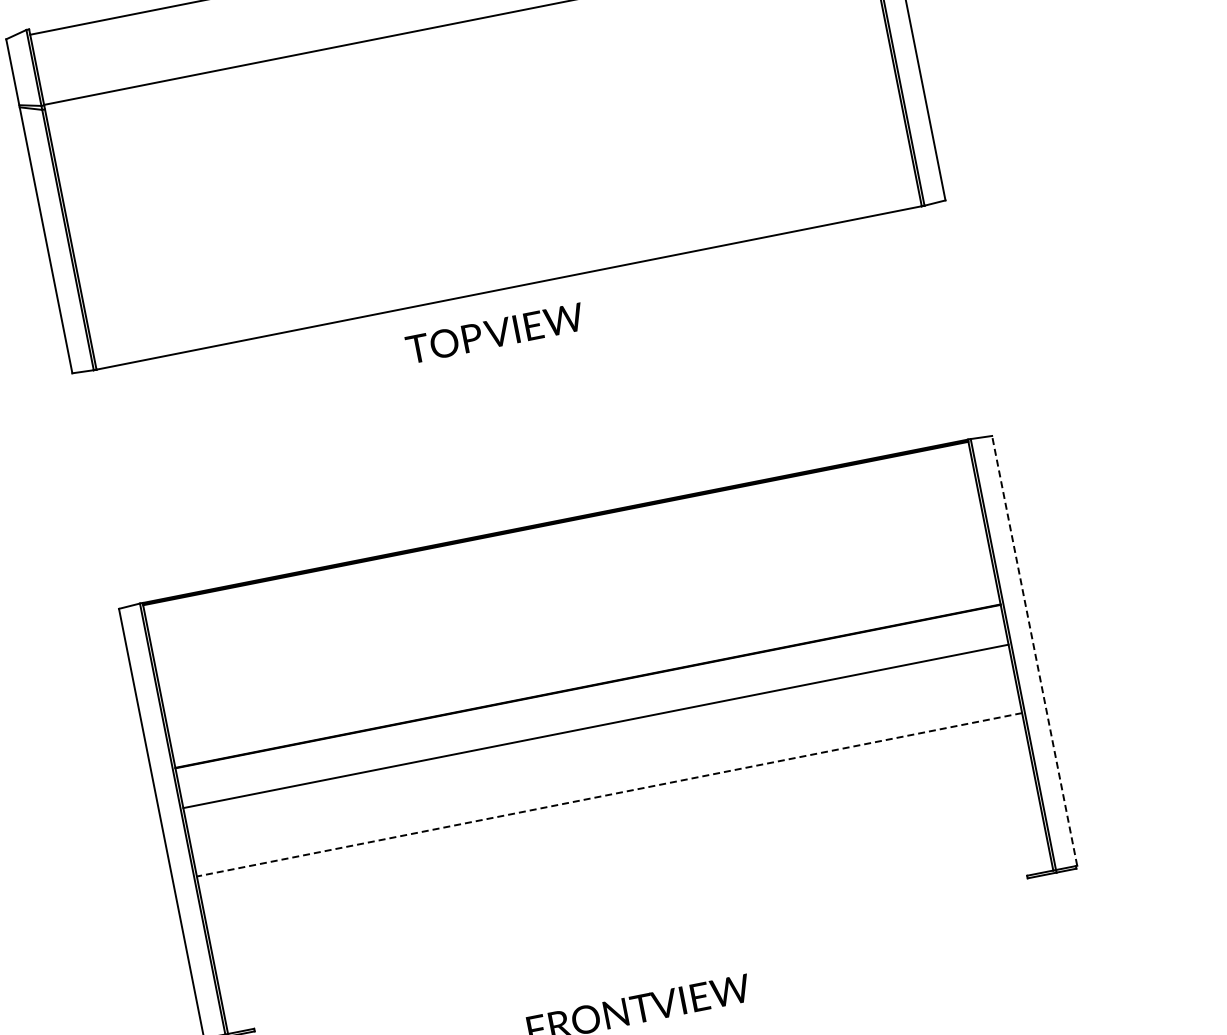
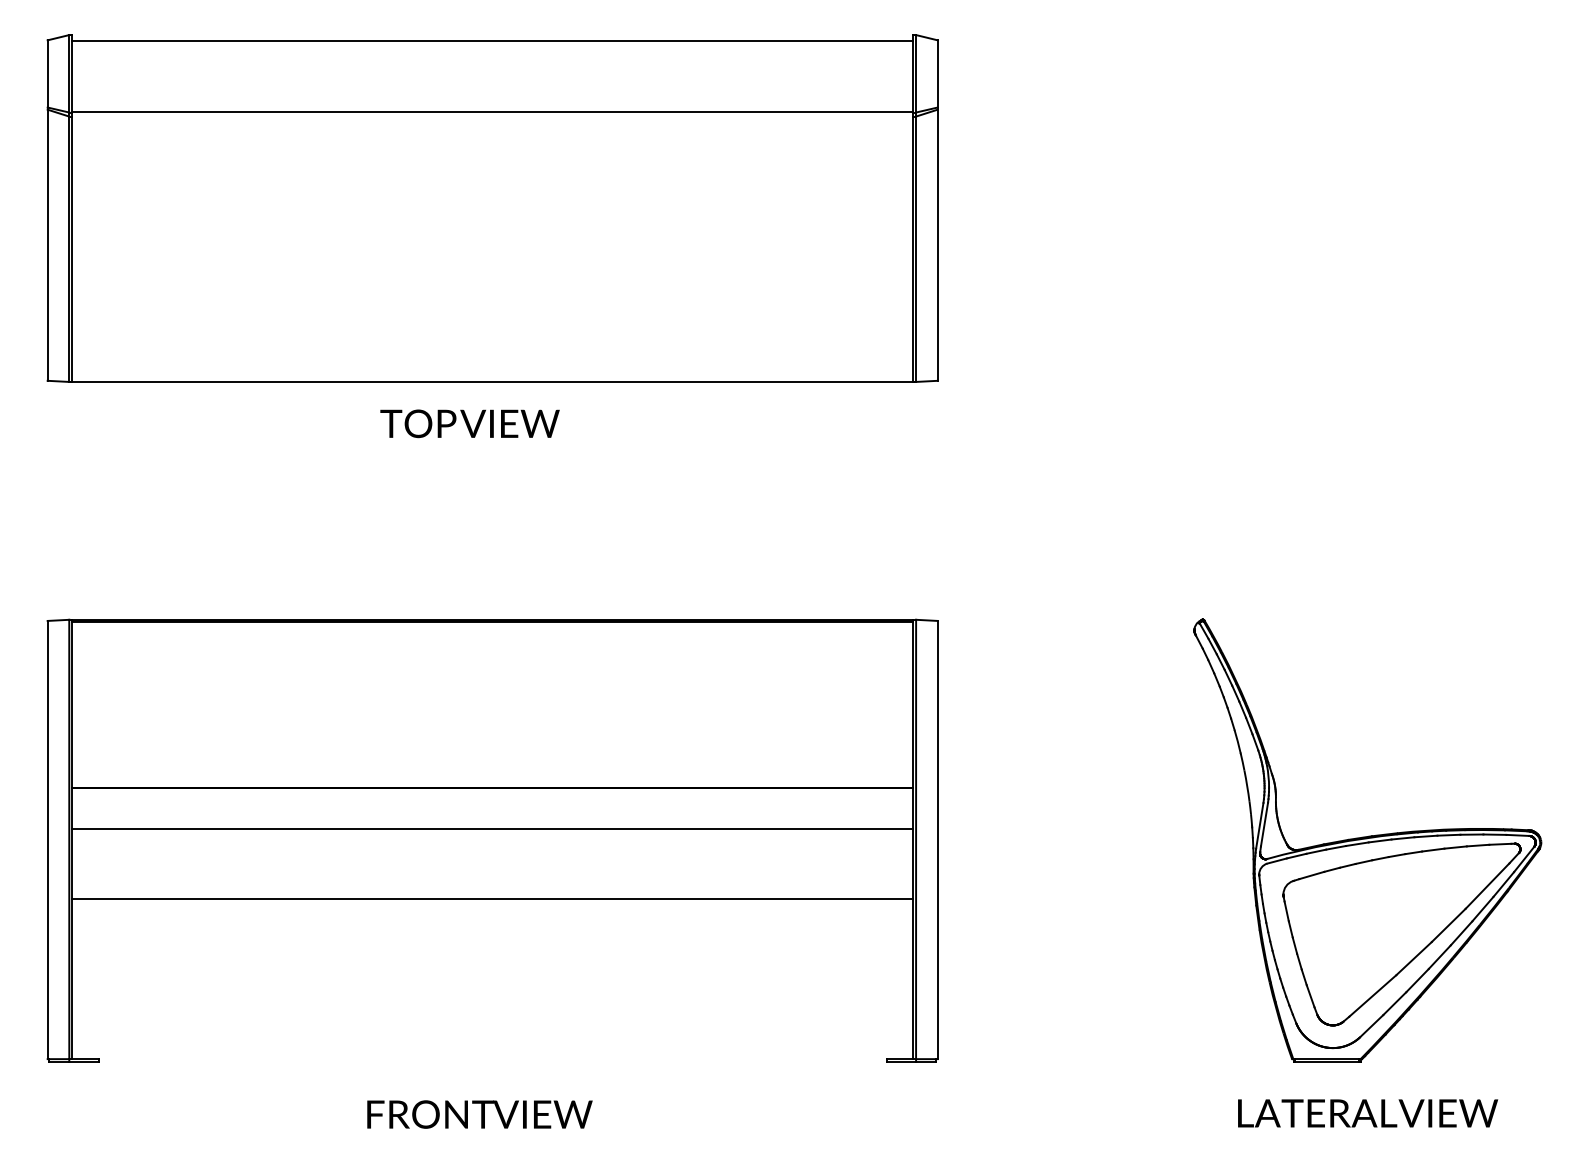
line: (1034, 650) -> (937, 839), dashed -> solid
line: (609, 794) -> (492, 898), dashed -> solid

